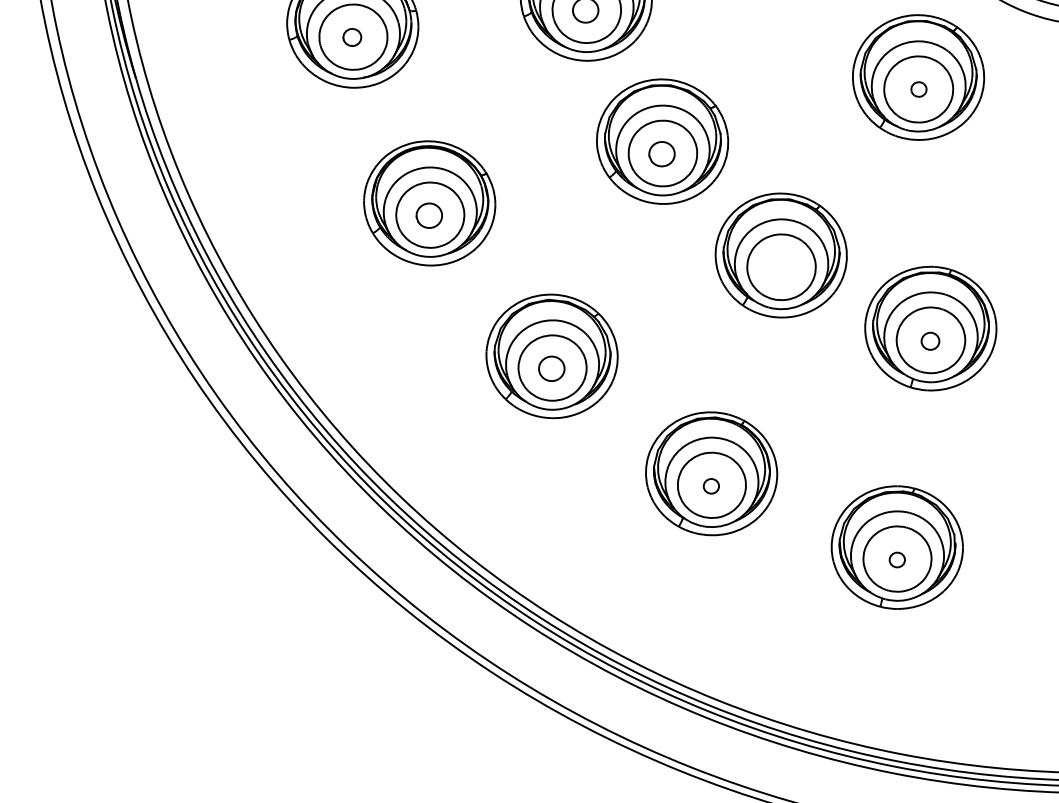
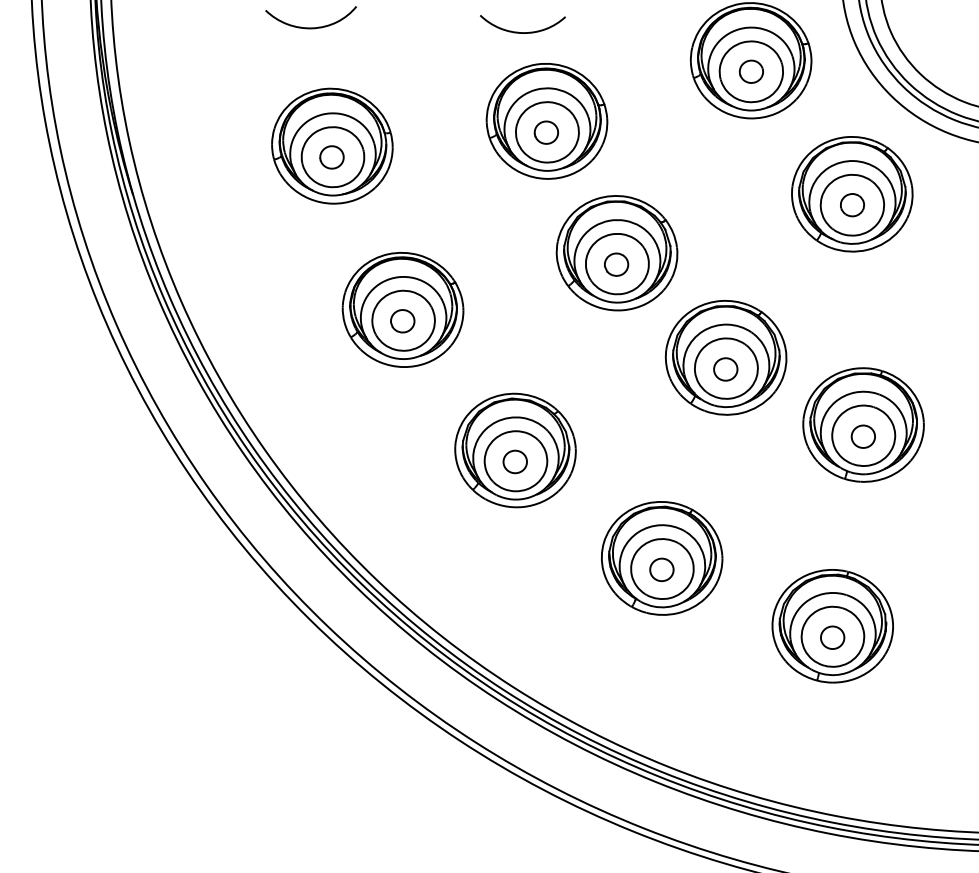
part: (351, 37) -> (331, 157), size x1.43
part: (918, 89) -> (852, 205), size x1.67
part: (780, 268) -> (725, 369), added
part: (929, 341) -> (862, 436), size x1.43
part: (710, 485) -> (661, 569), size x1.67
part: (897, 559) -> (832, 637), size x1.67

